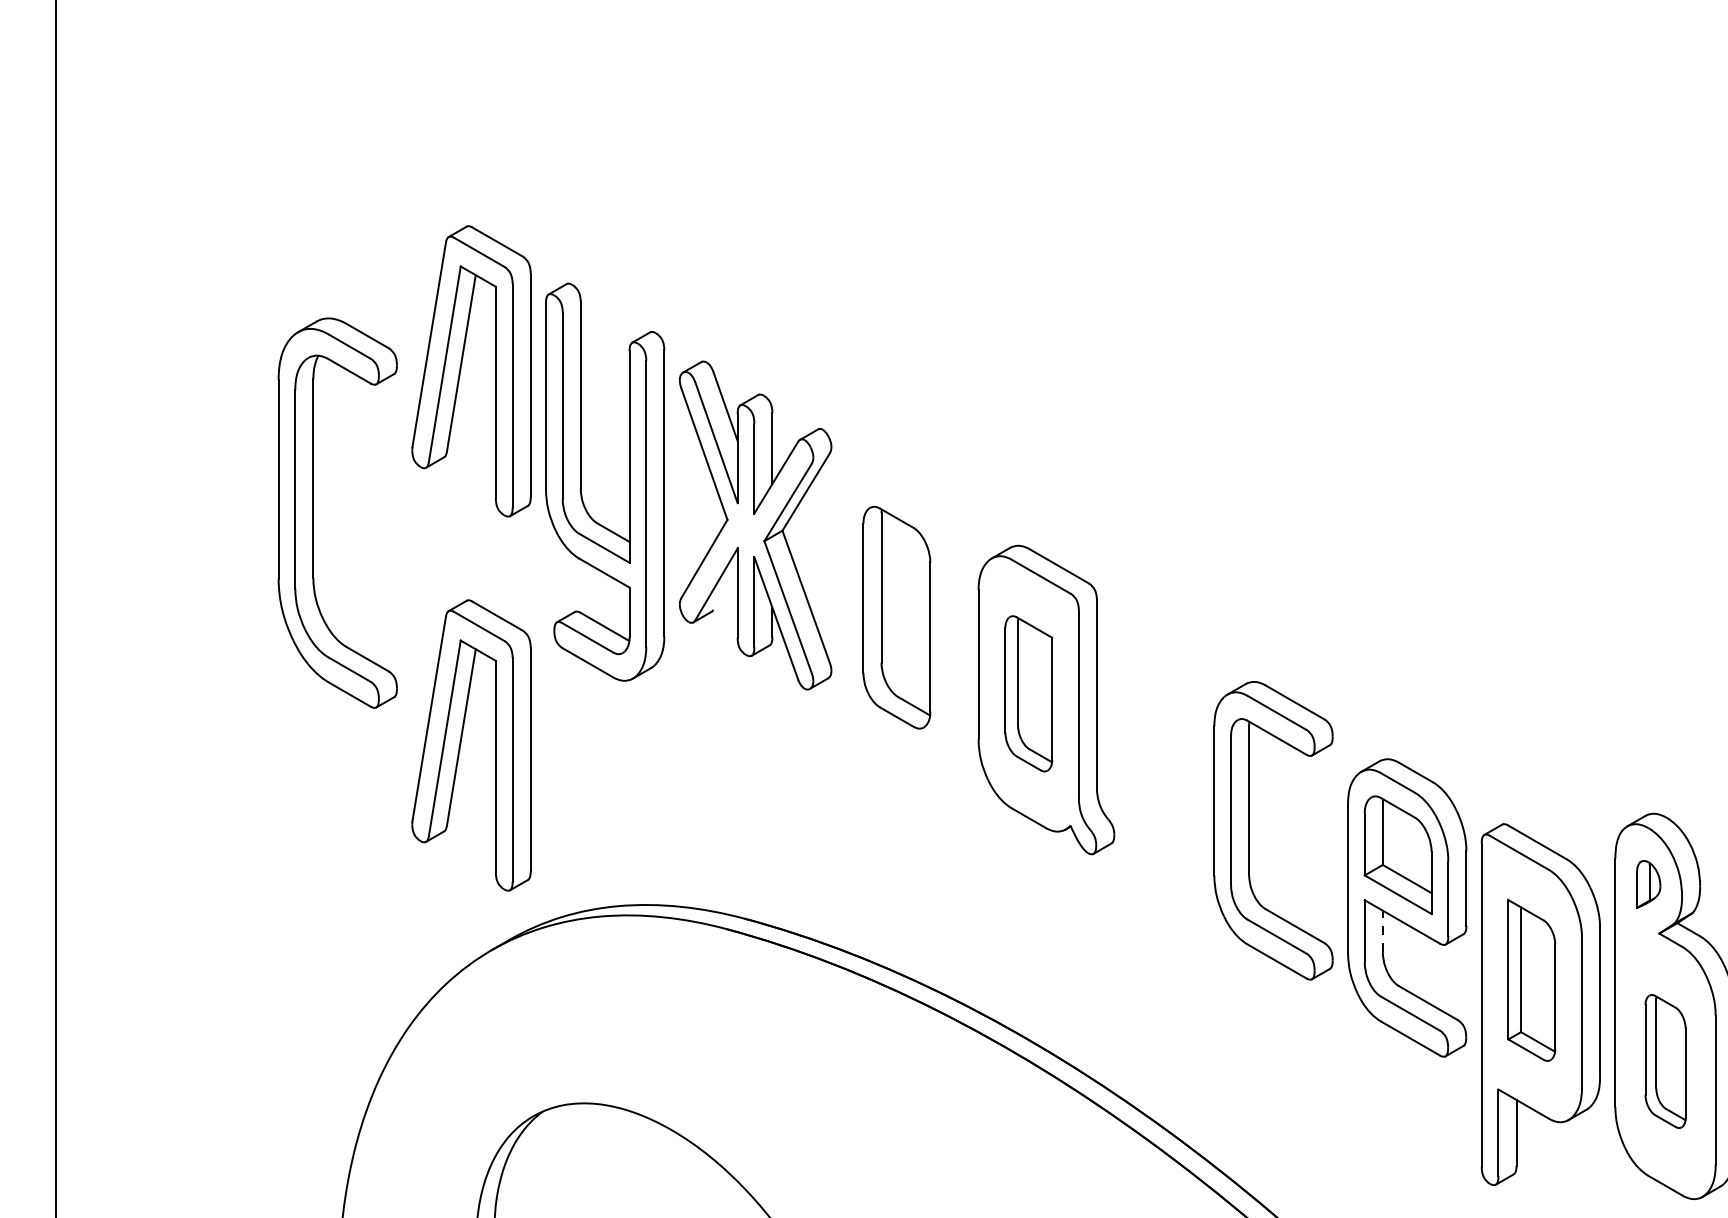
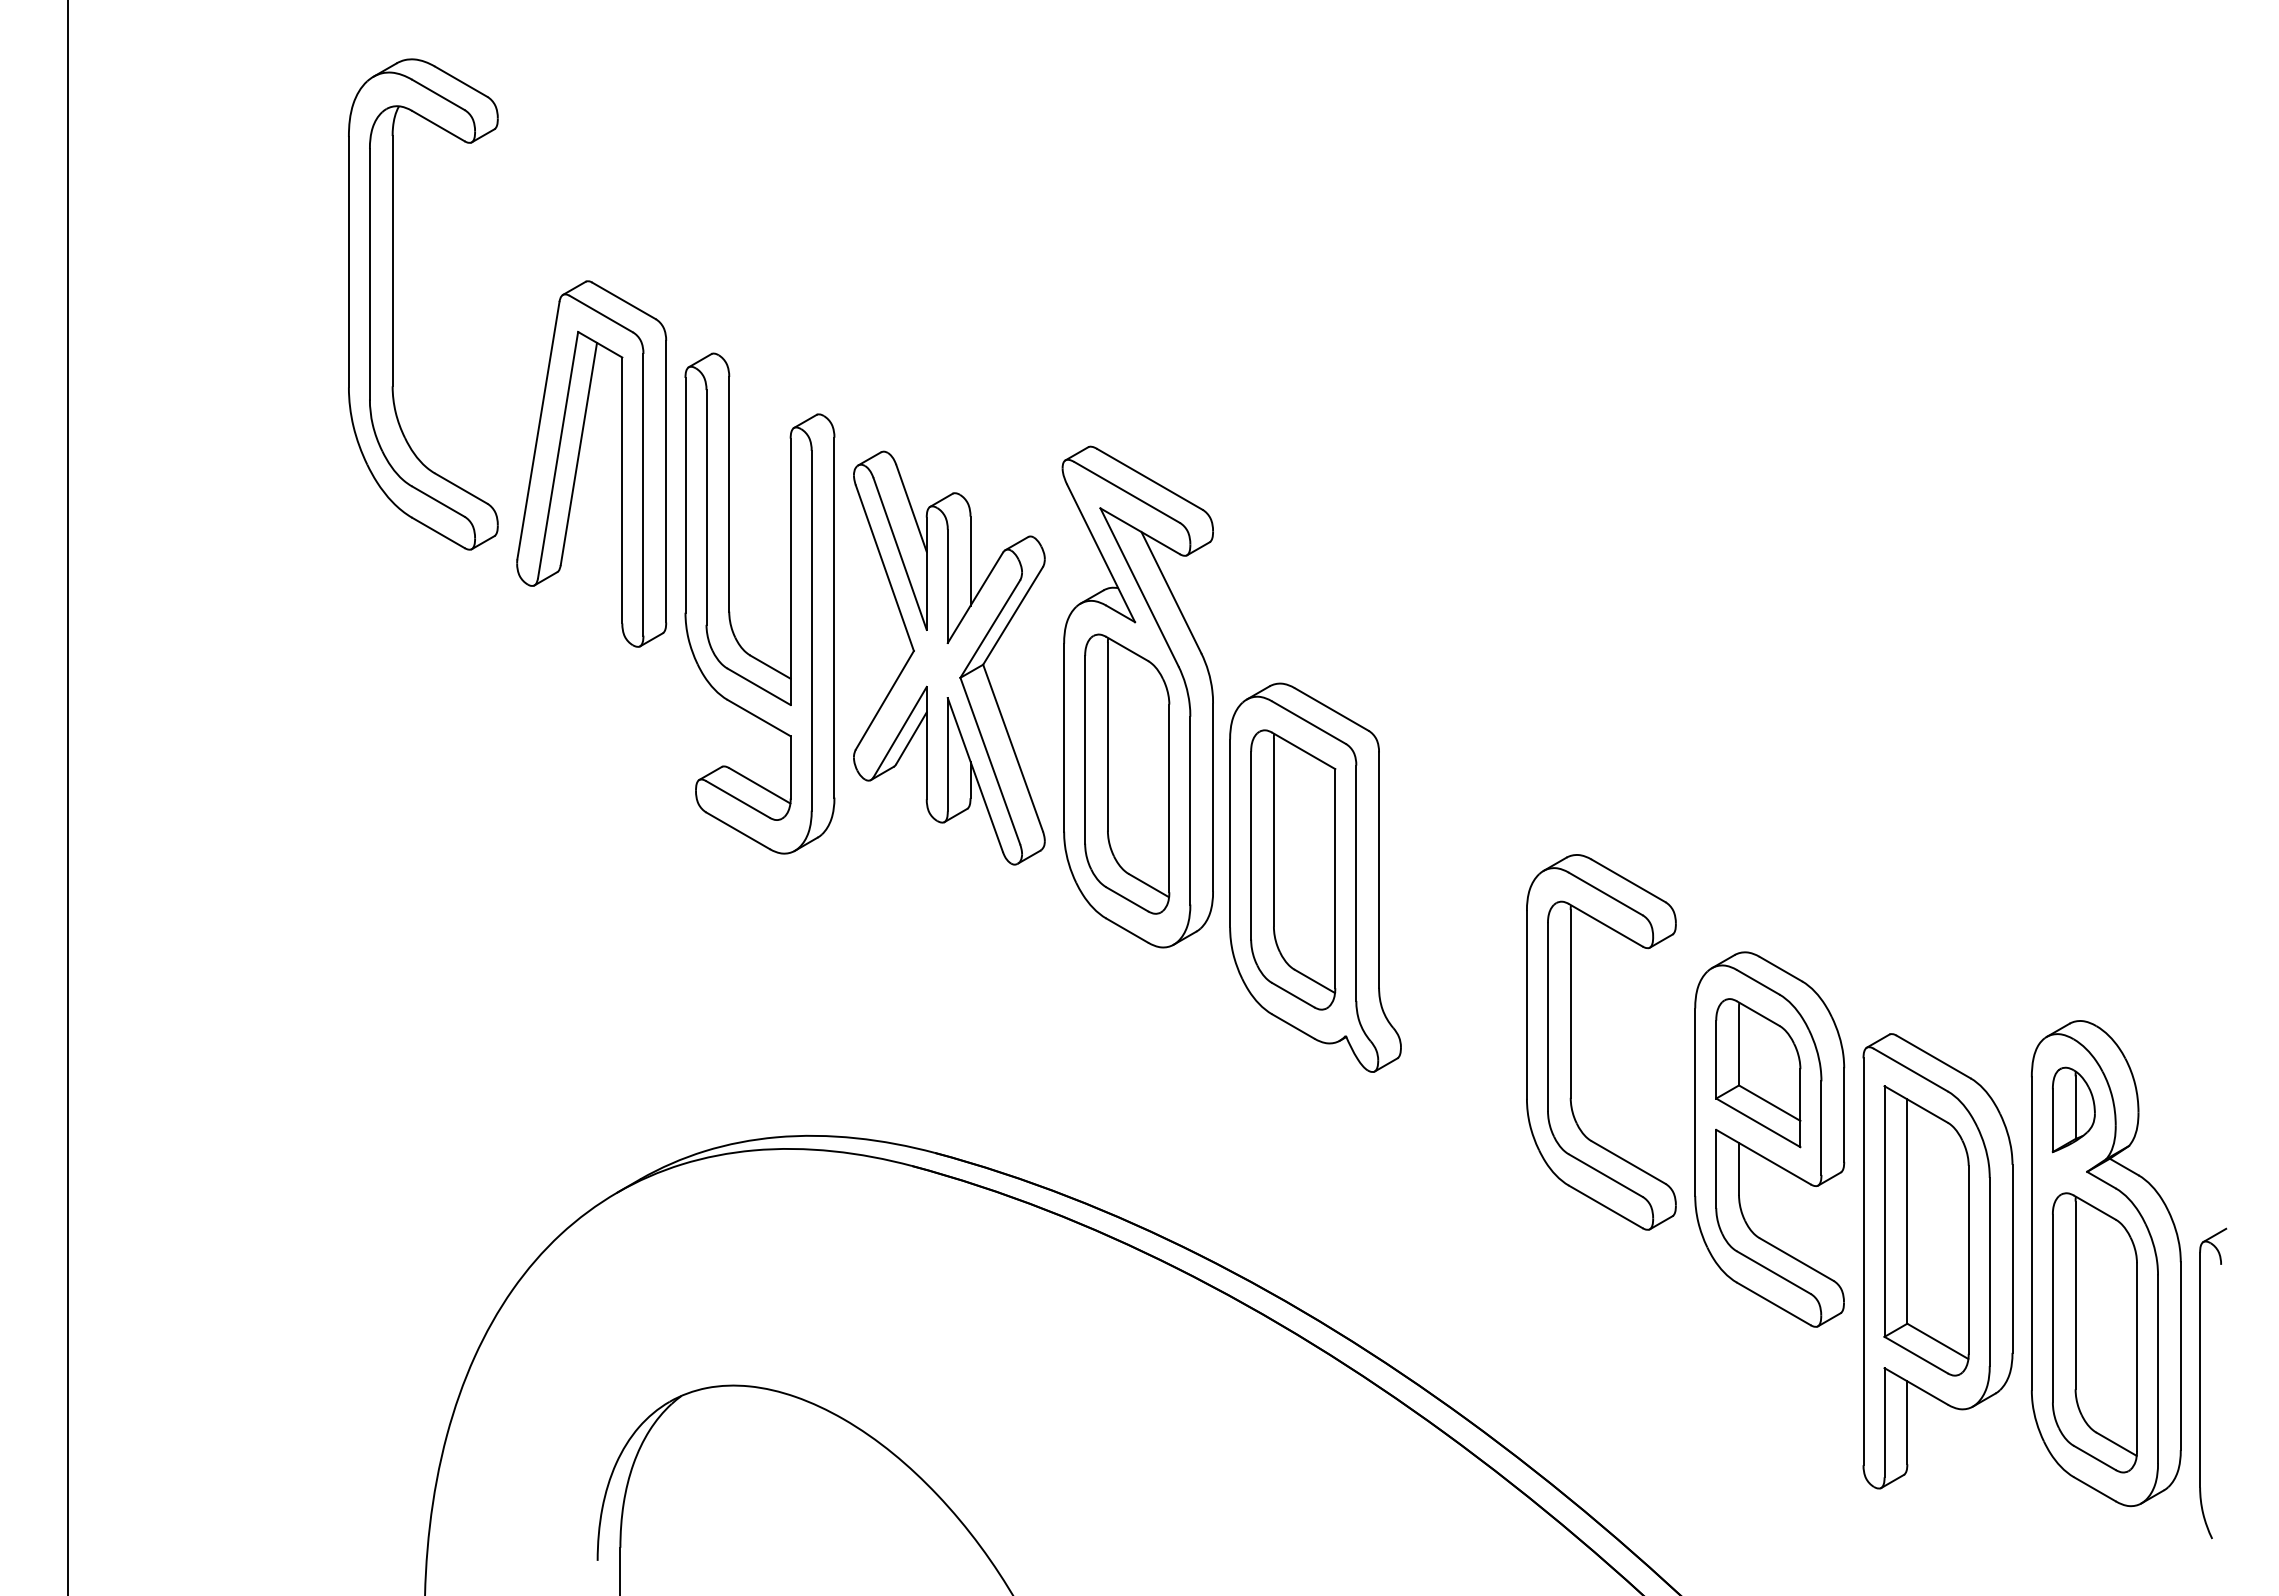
part: (314, 513) -> (393, 304), moved
part: (905, 556) -> (1137, 696), added
line: (725, 589) -> (911, 738), added
part: (1028, 693) -> (1293, 869), size x1.43
part: (461, 741) -> (579, 929), removed
part: (1648, 884) -> (2073, 1109), size x1.43
line: (1383, 930) -> (1739, 1168), dashed -> solid
part: (1531, 980) -> (1926, 1230), size x1.43
part: (1665, 1061) -> (2094, 1332), size x1.67

